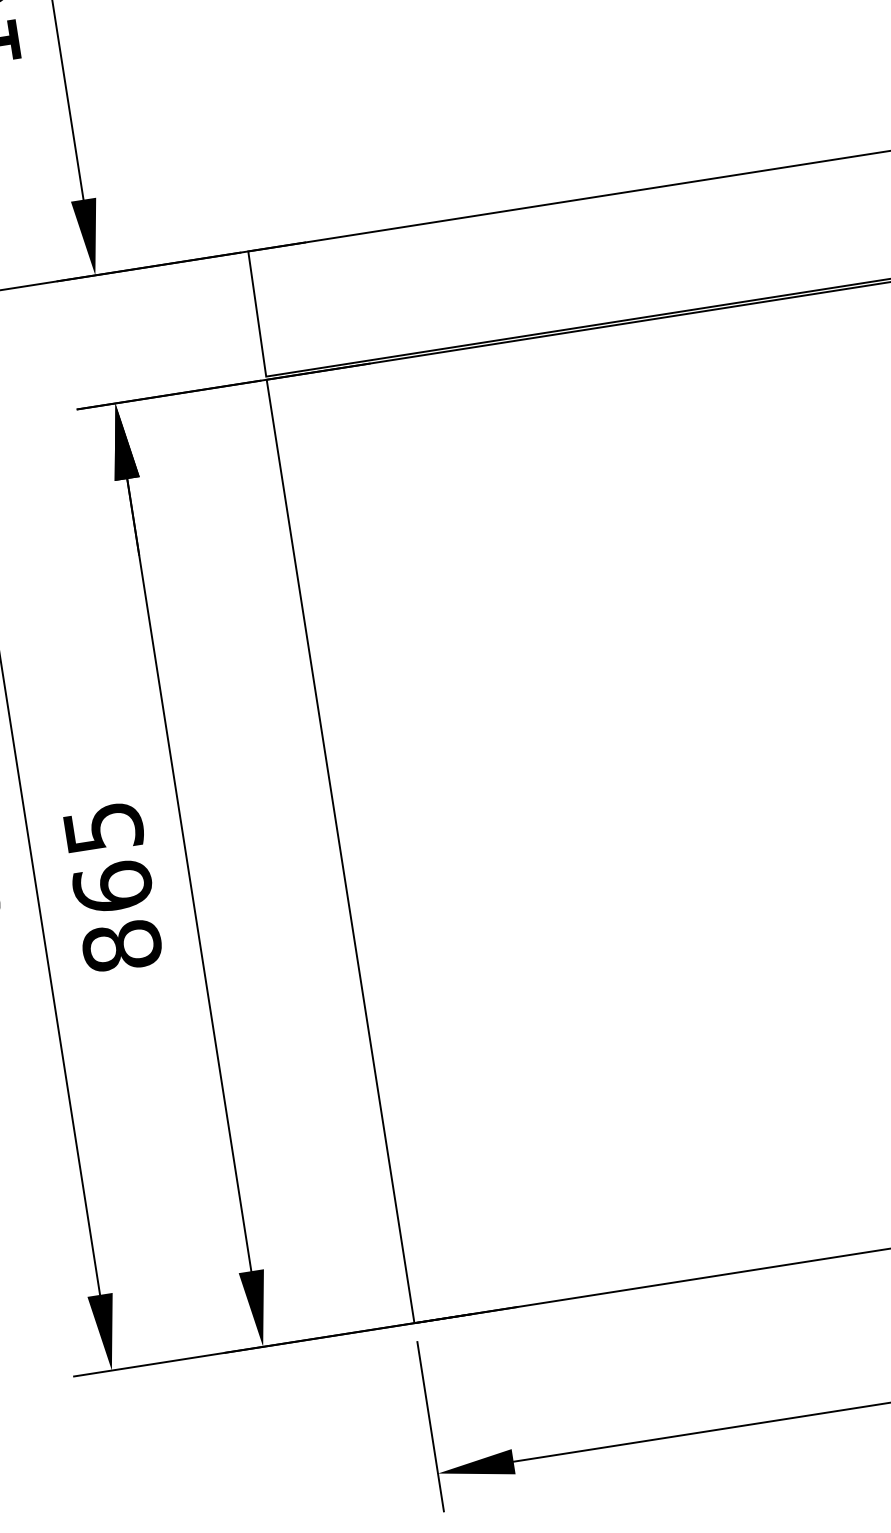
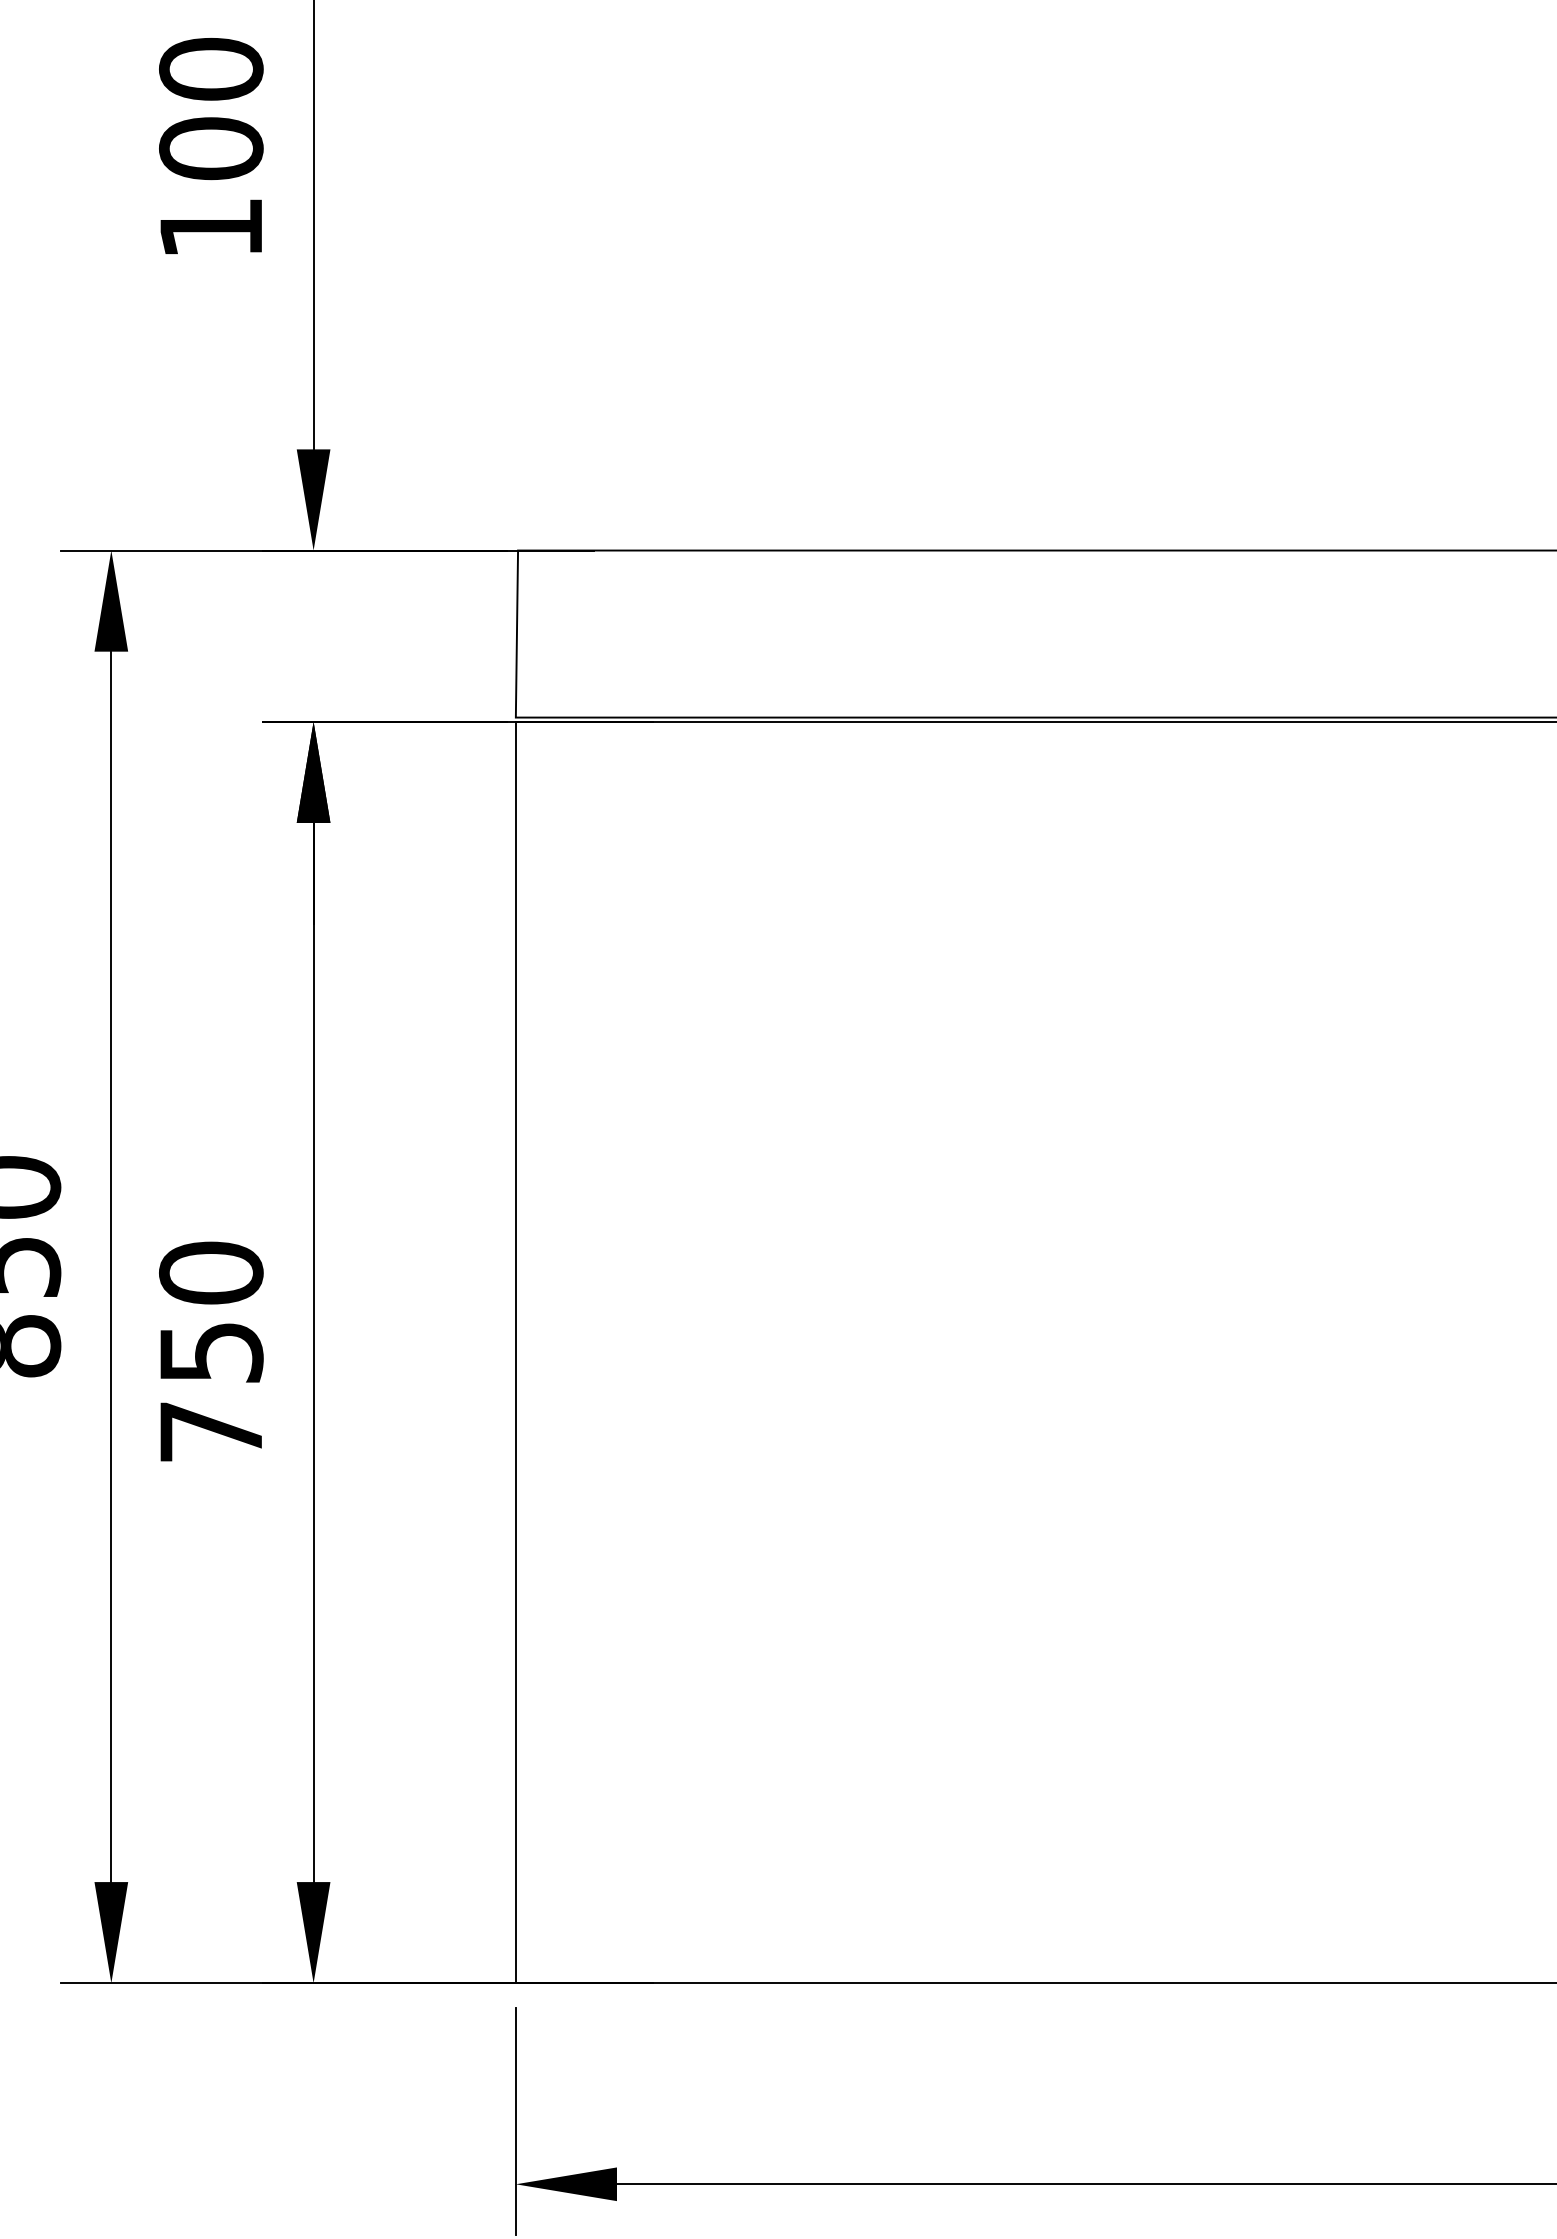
text: (112, 887) -> (211, 1352), 865 -> 750

